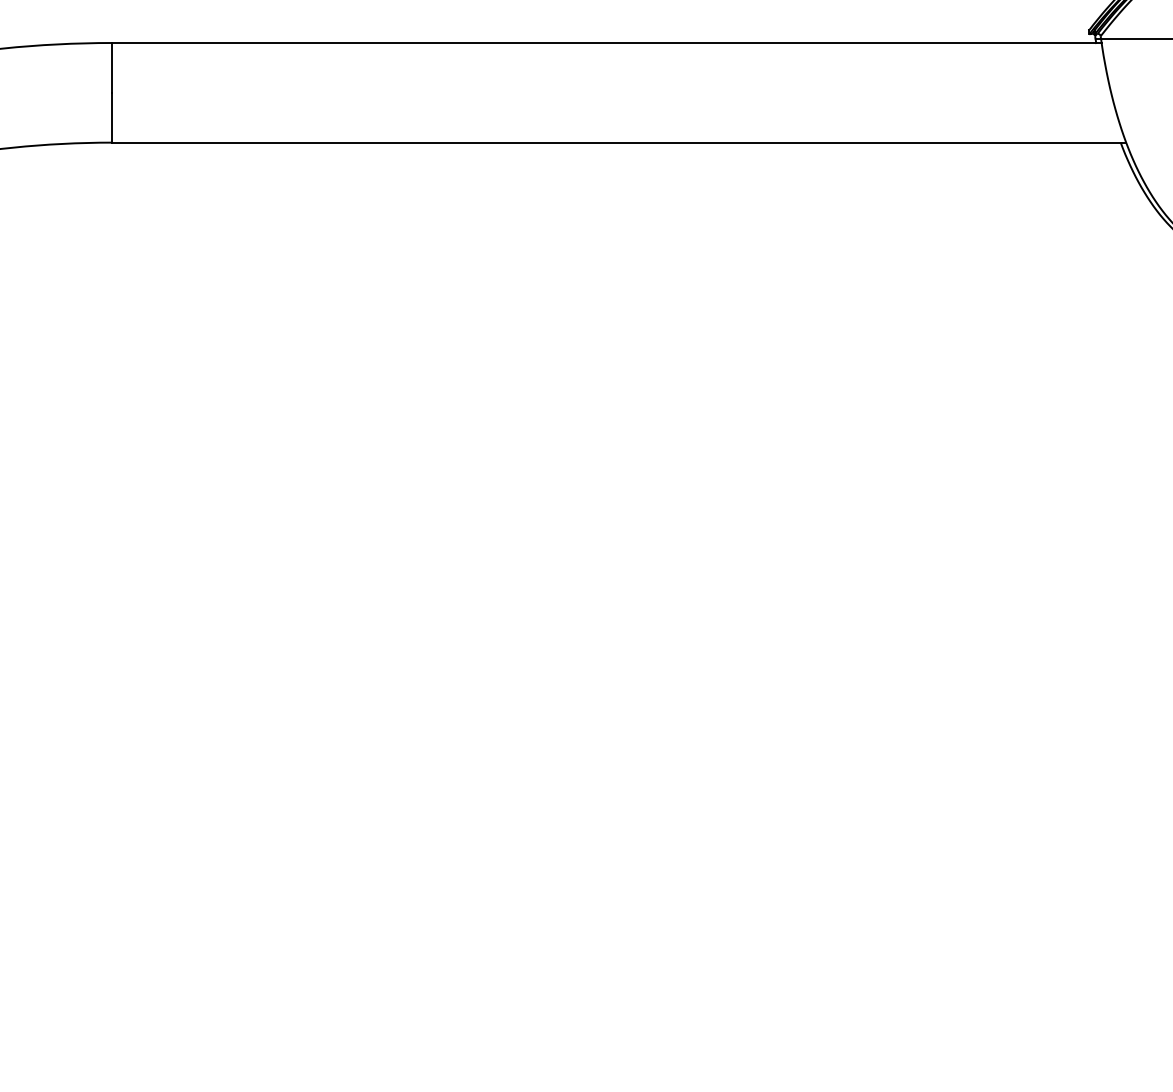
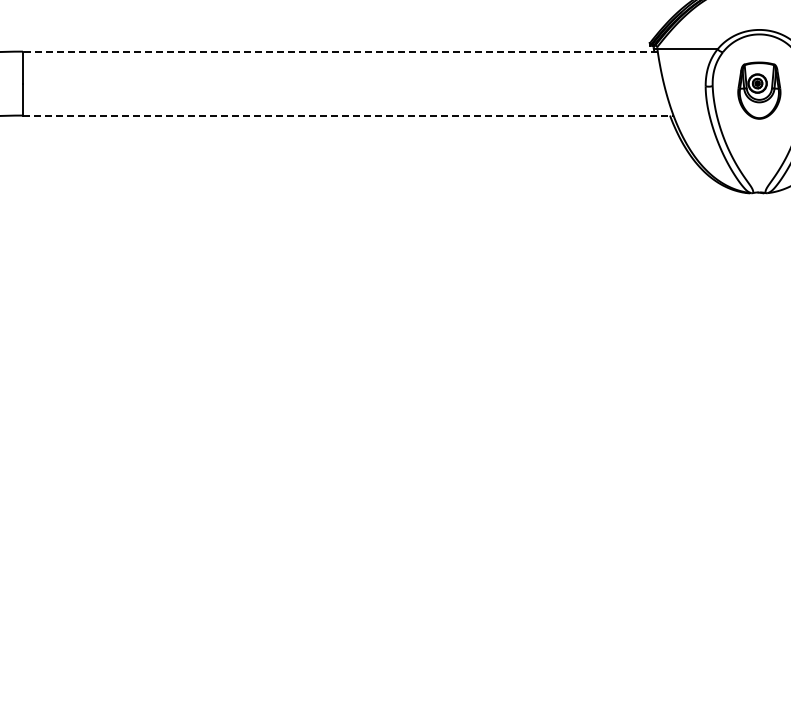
line: (605, 42) -> (339, 51), solid -> dashed
line: (619, 142) -> (348, 115), solid -> dashed

